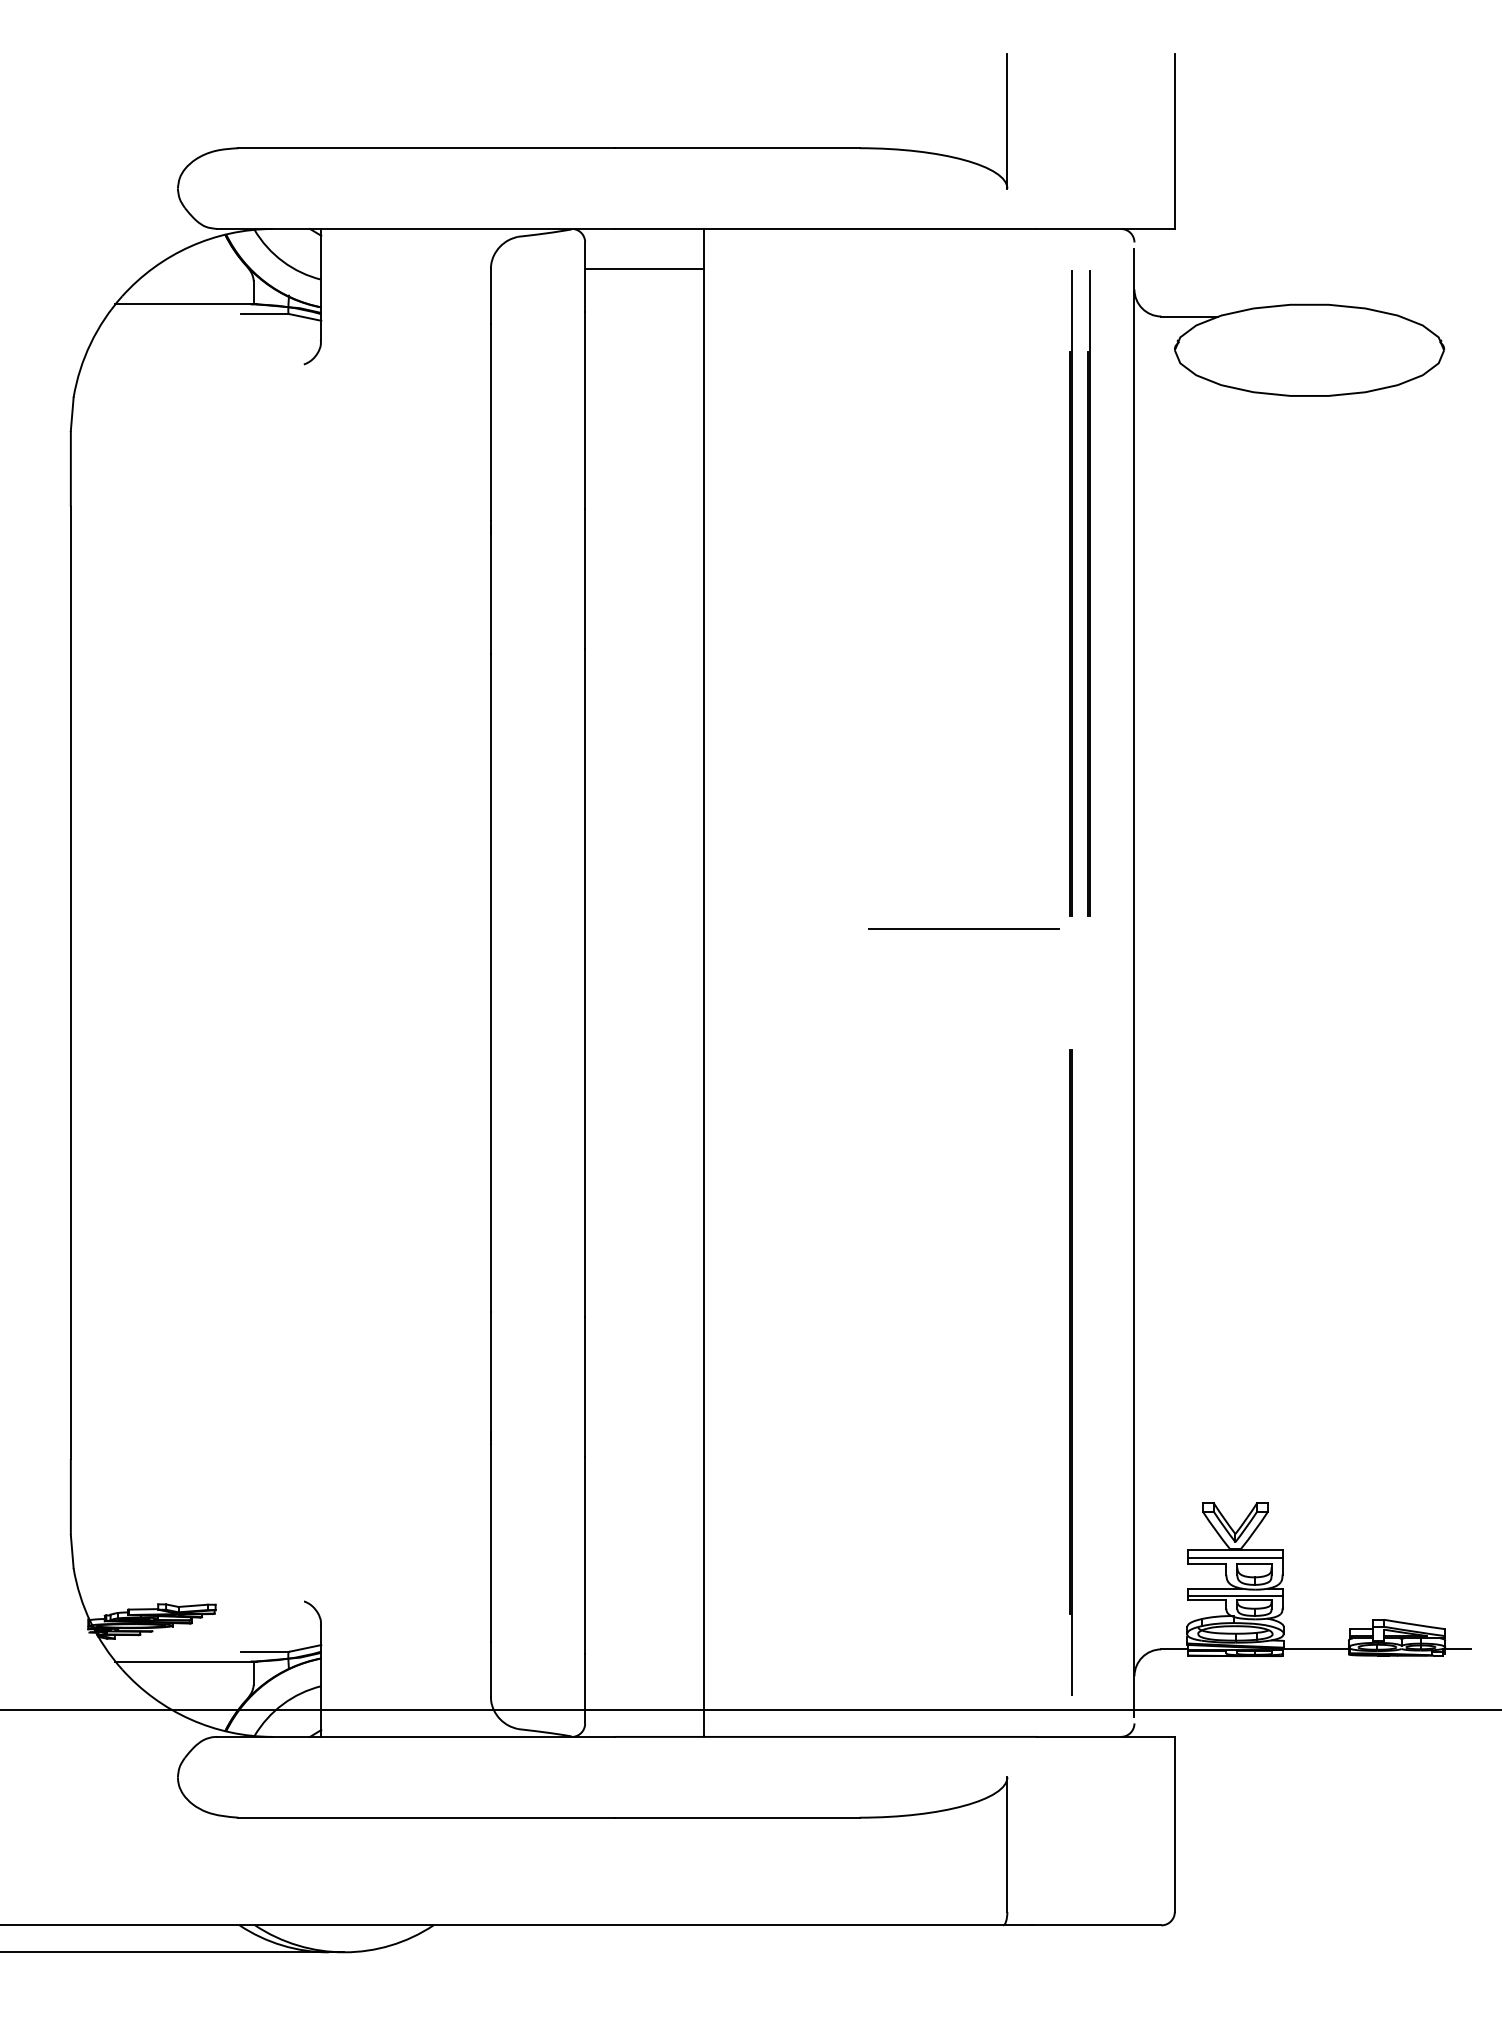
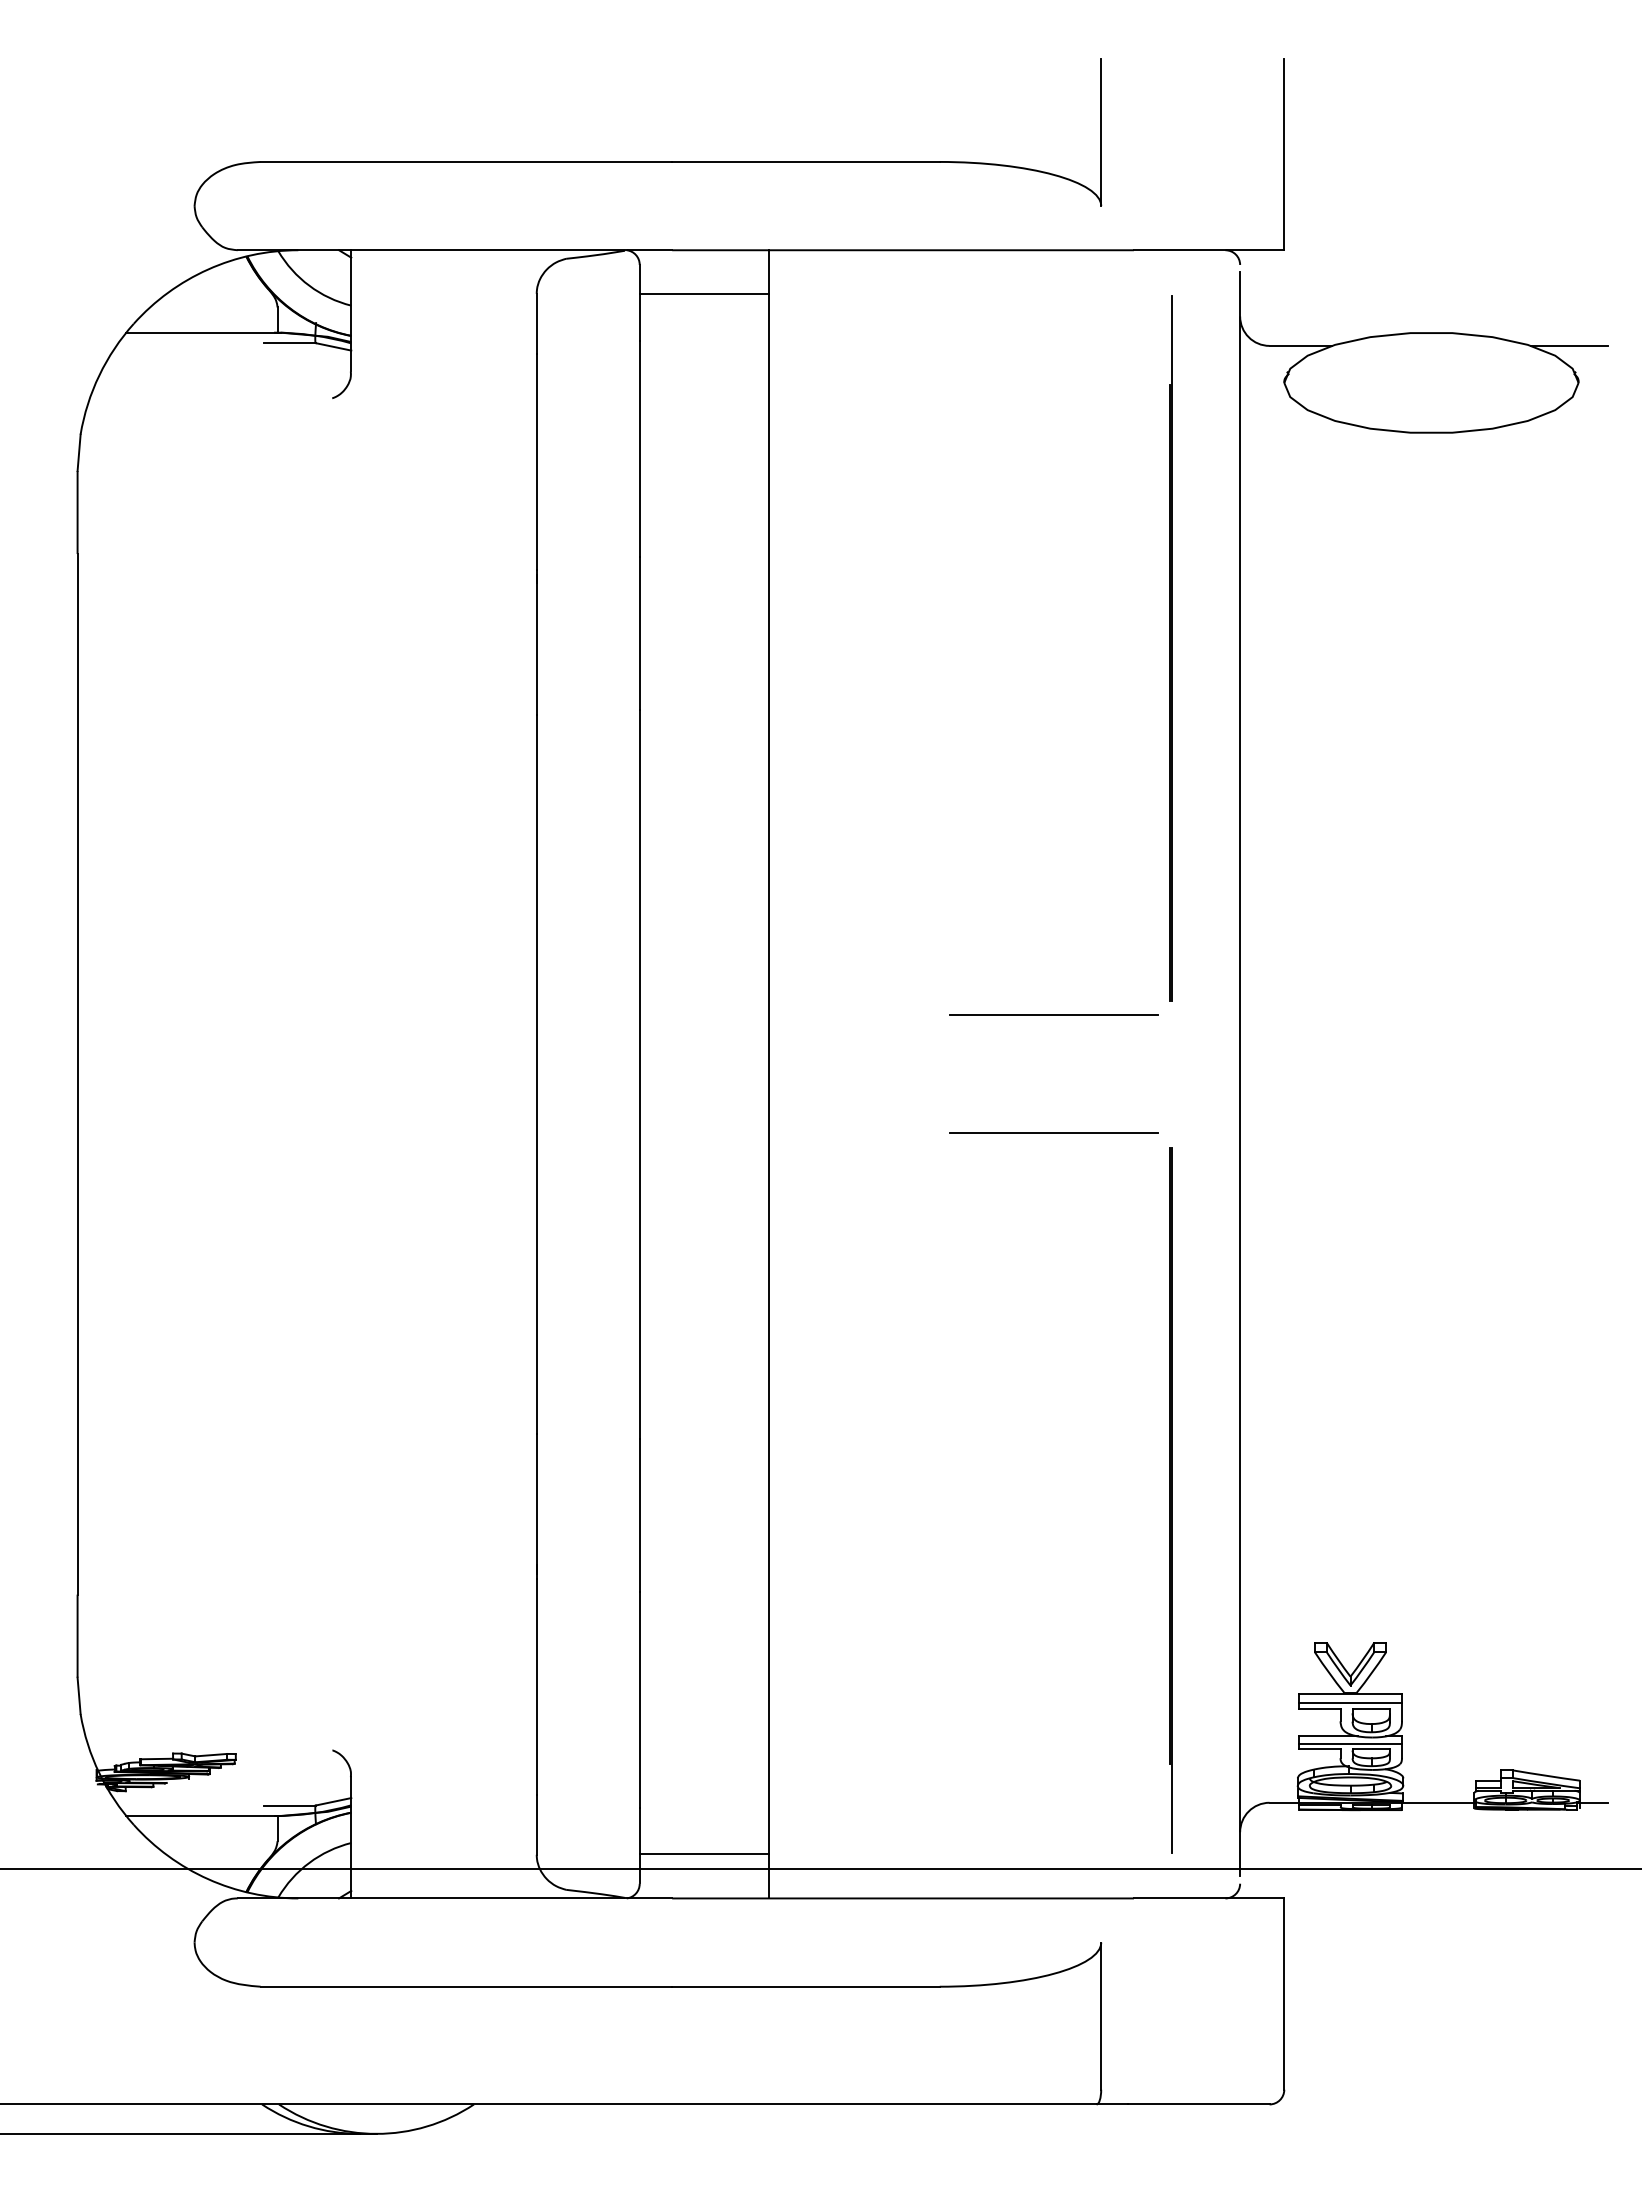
line: (1435, 316) -> (1569, 345), added
line: (1088, 593) -> (1189, 648), removed
line: (963, 1036) -> (1053, 1132), added
line: (644, 1696) -> (704, 1854), added

